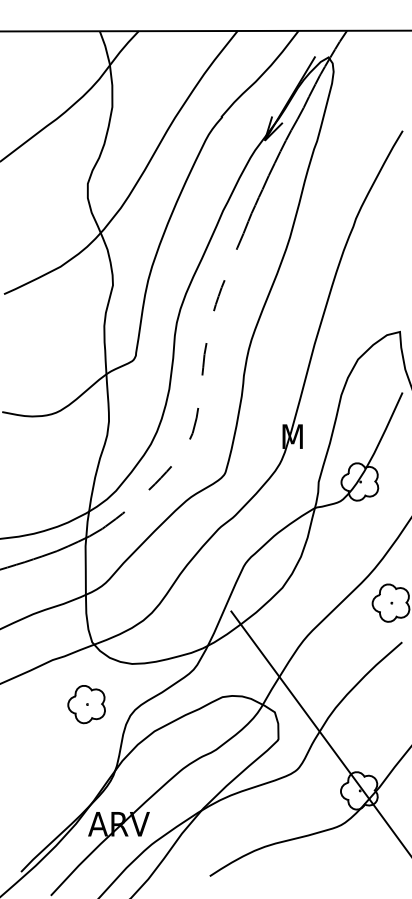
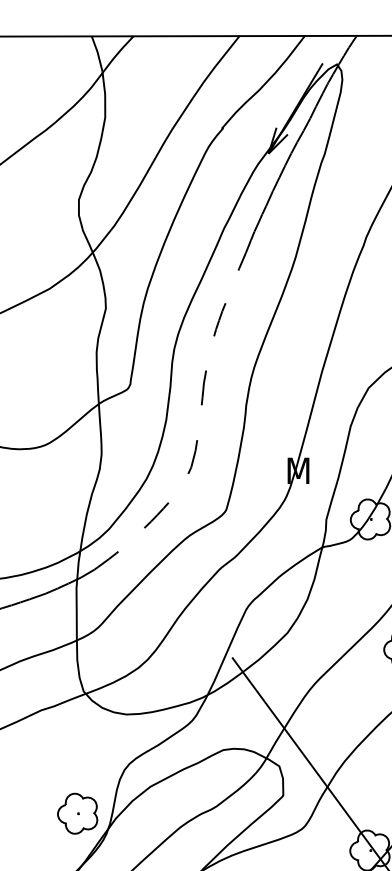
part: (86, 704) -> (77, 813), moved

